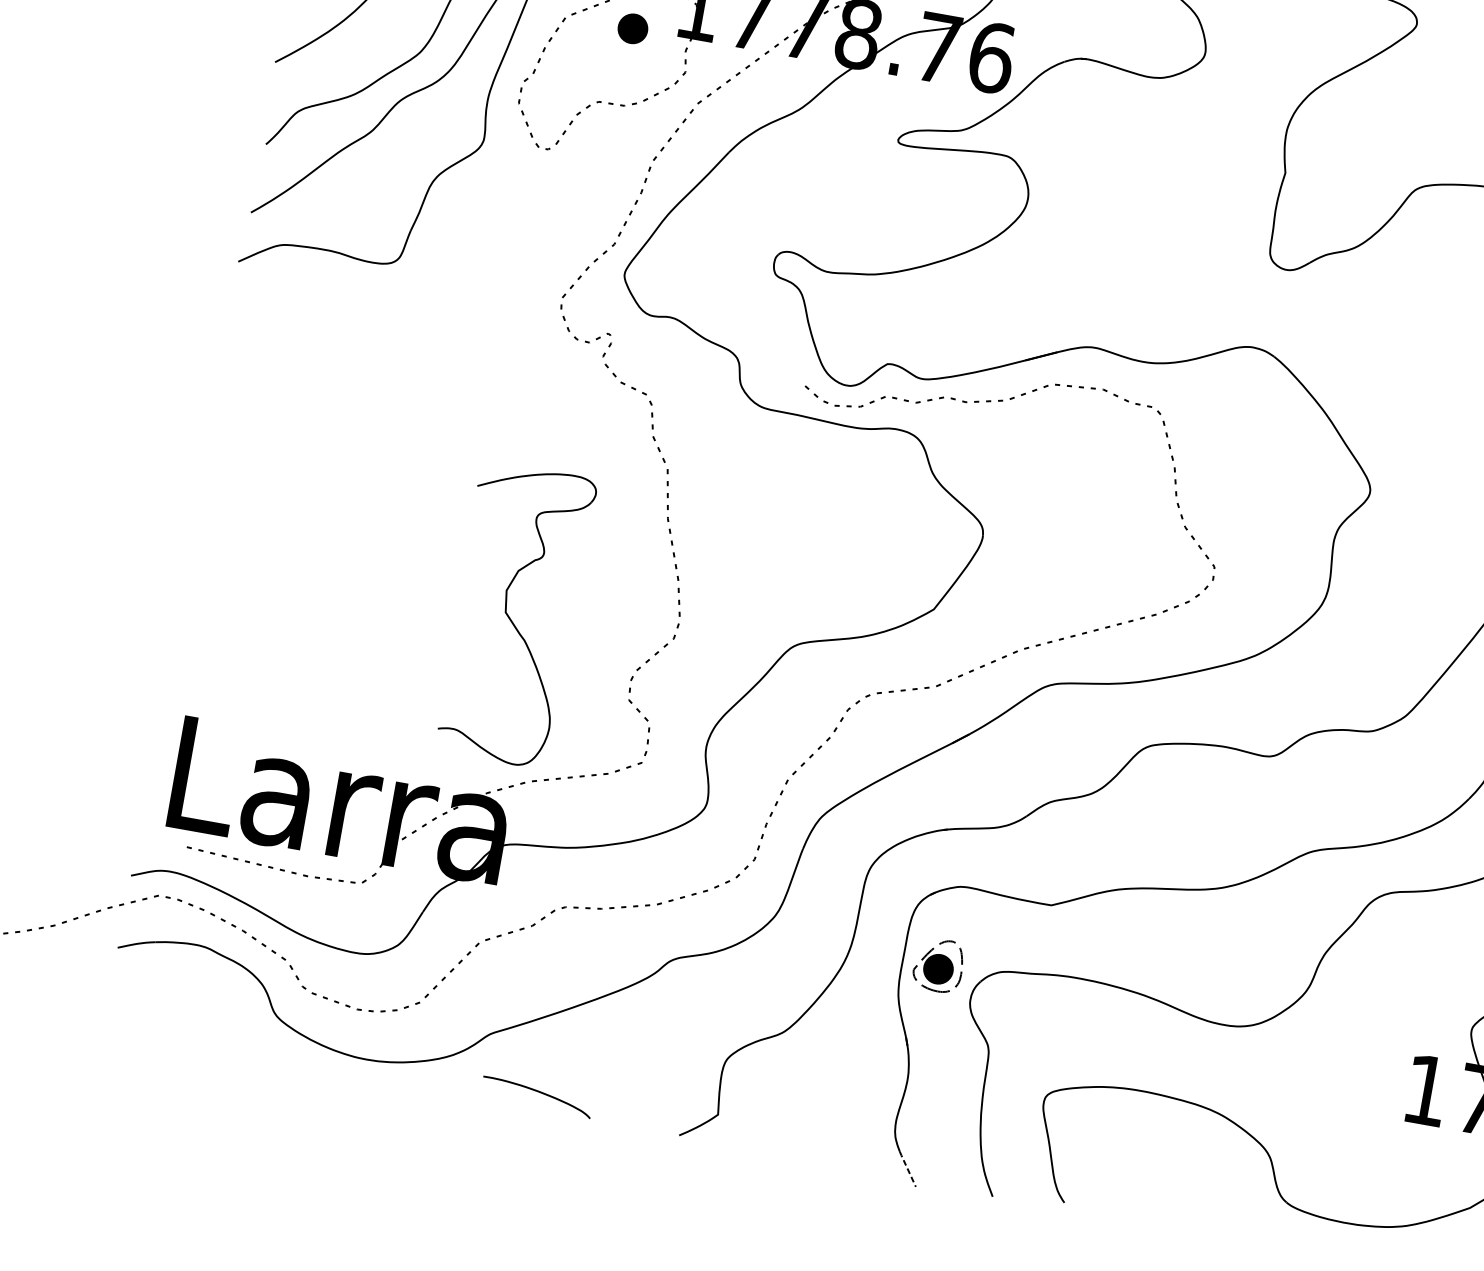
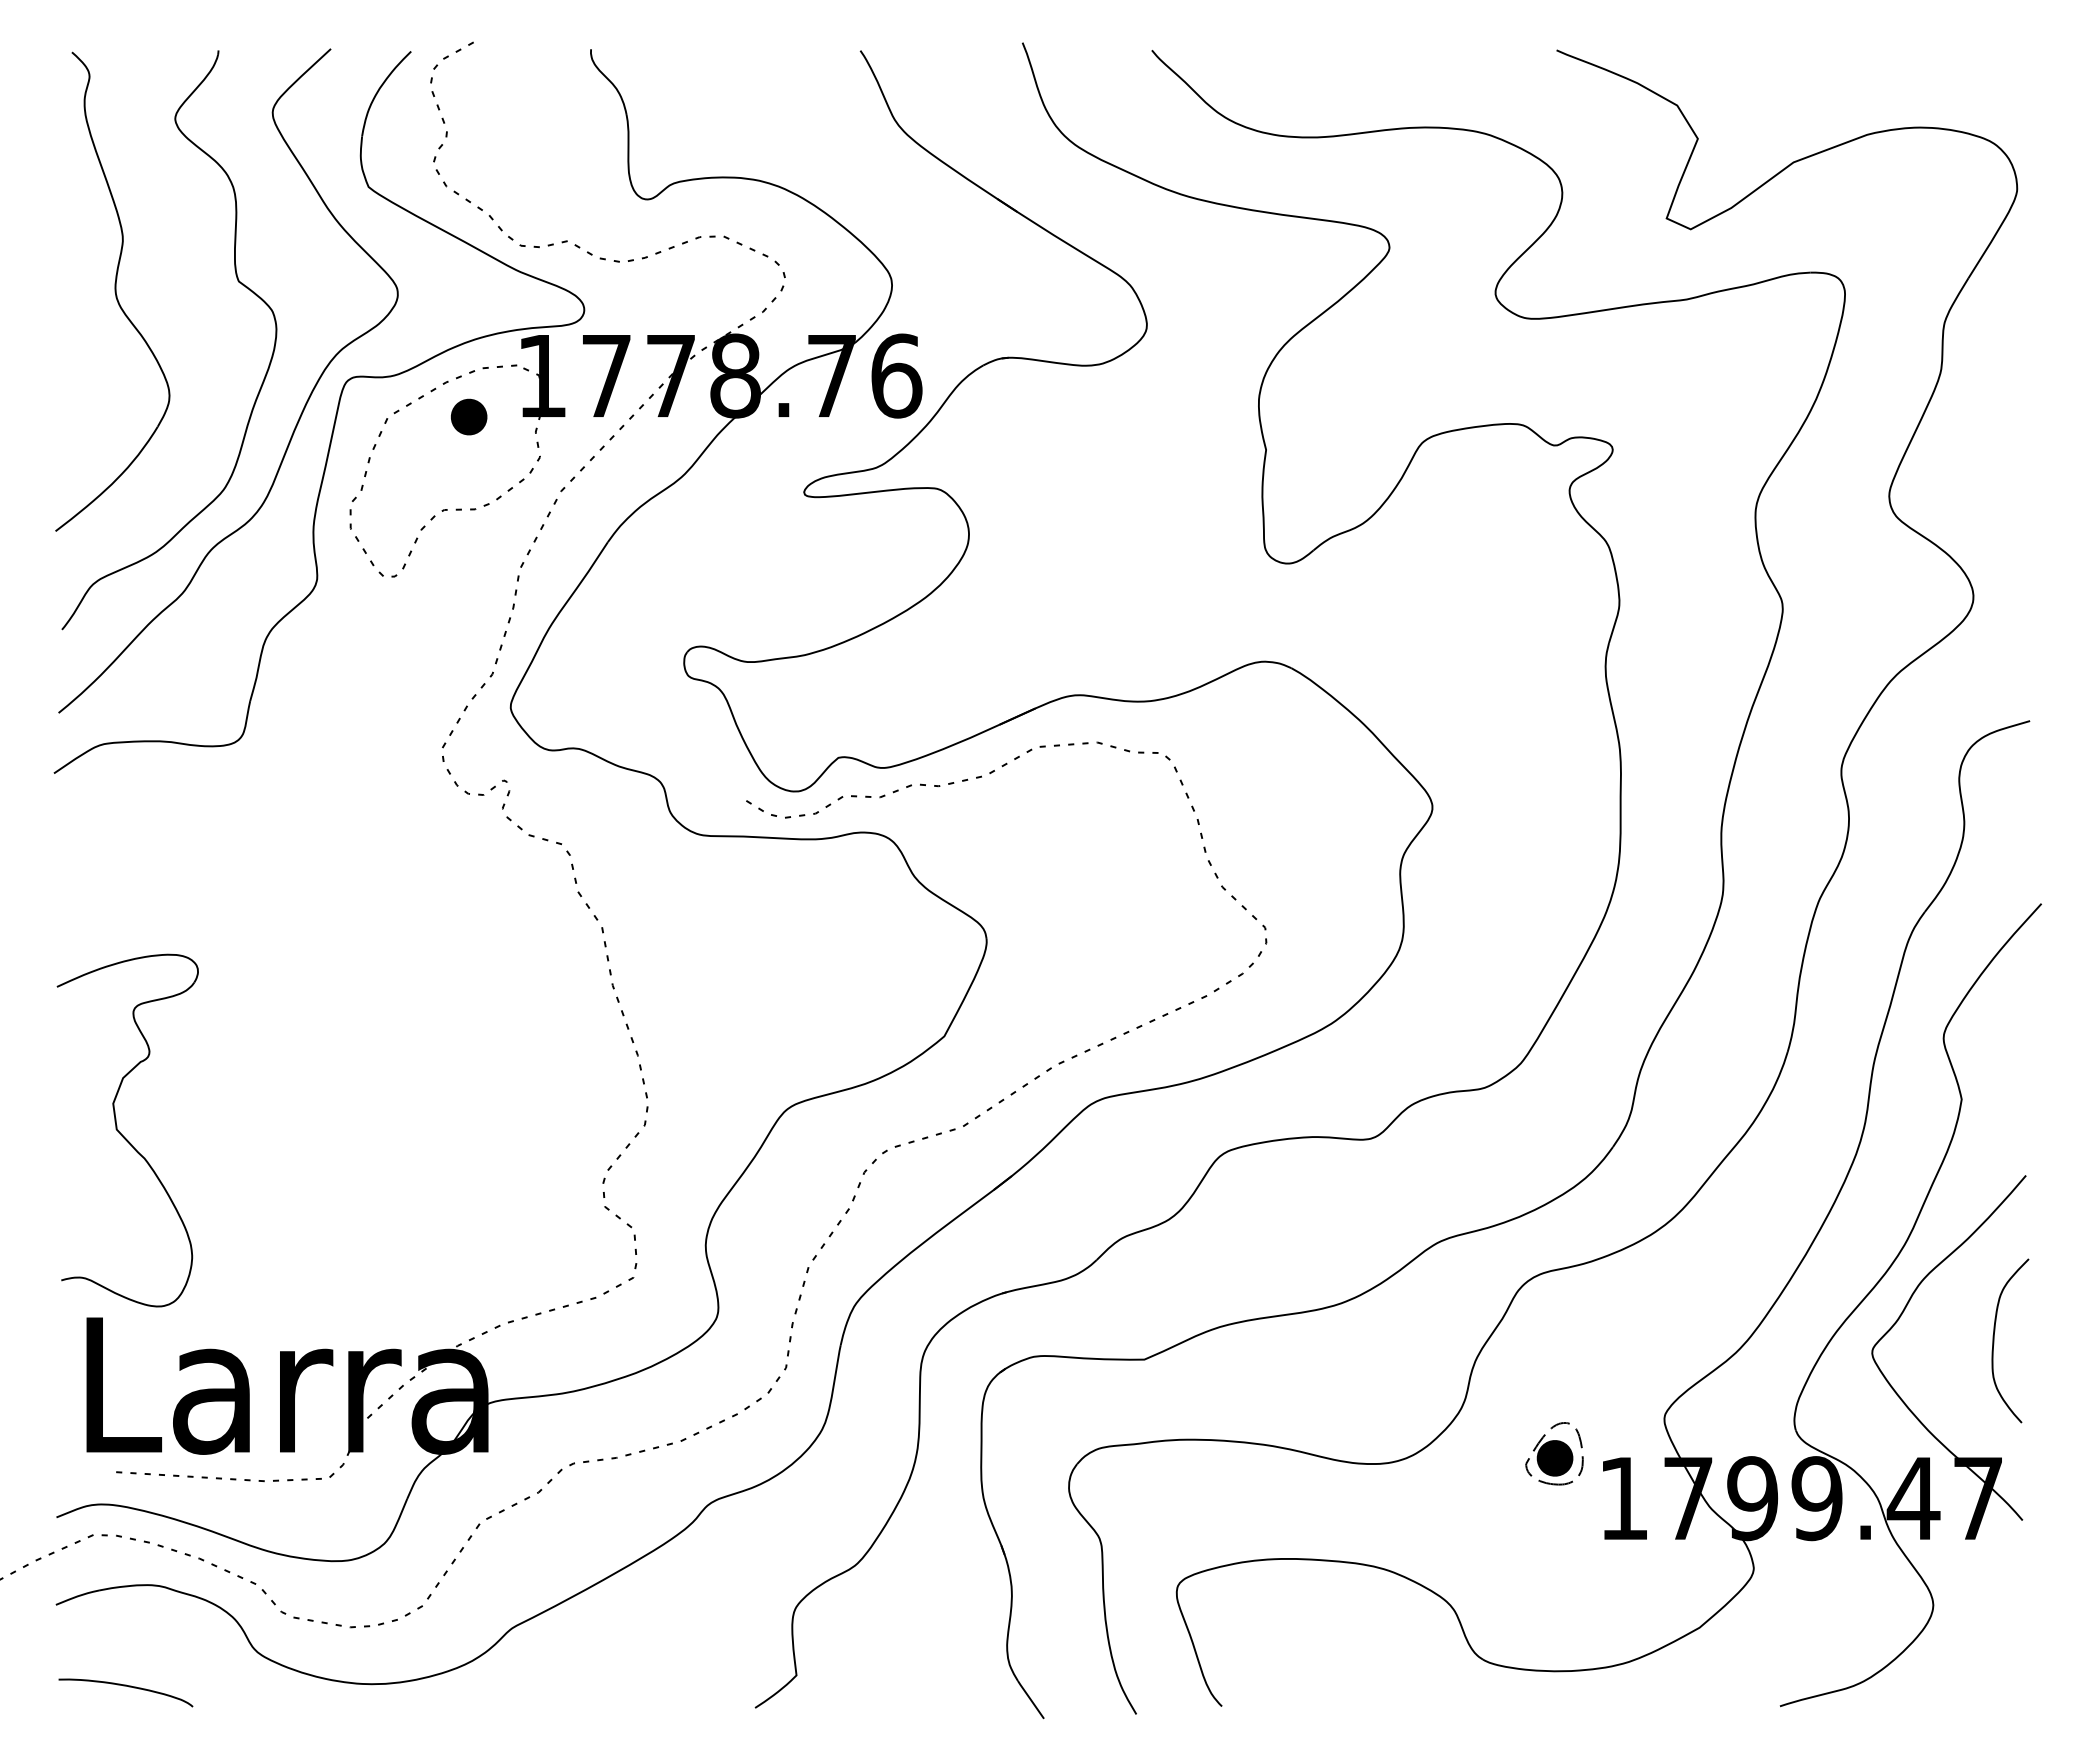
part: (509, 617) -> (122, 1134), moved
part: (938, 965) -> (1554, 1453), moved
curve: (539, 1093) -> (128, 1687), moved
line: (907, 1168) -> (1030, 1698), dashed -> solid

